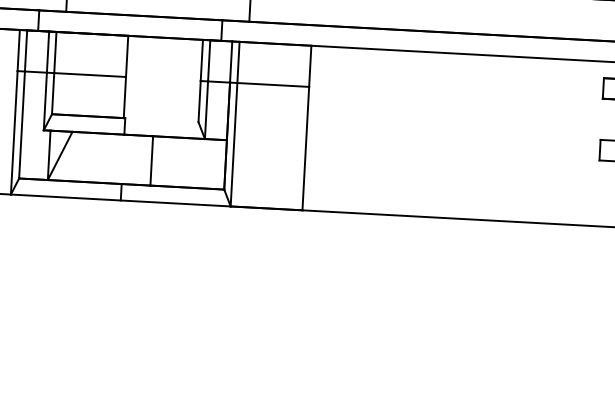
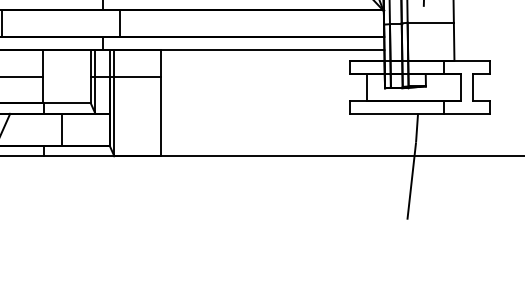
line: (160, 120) -> (66, 103), added

